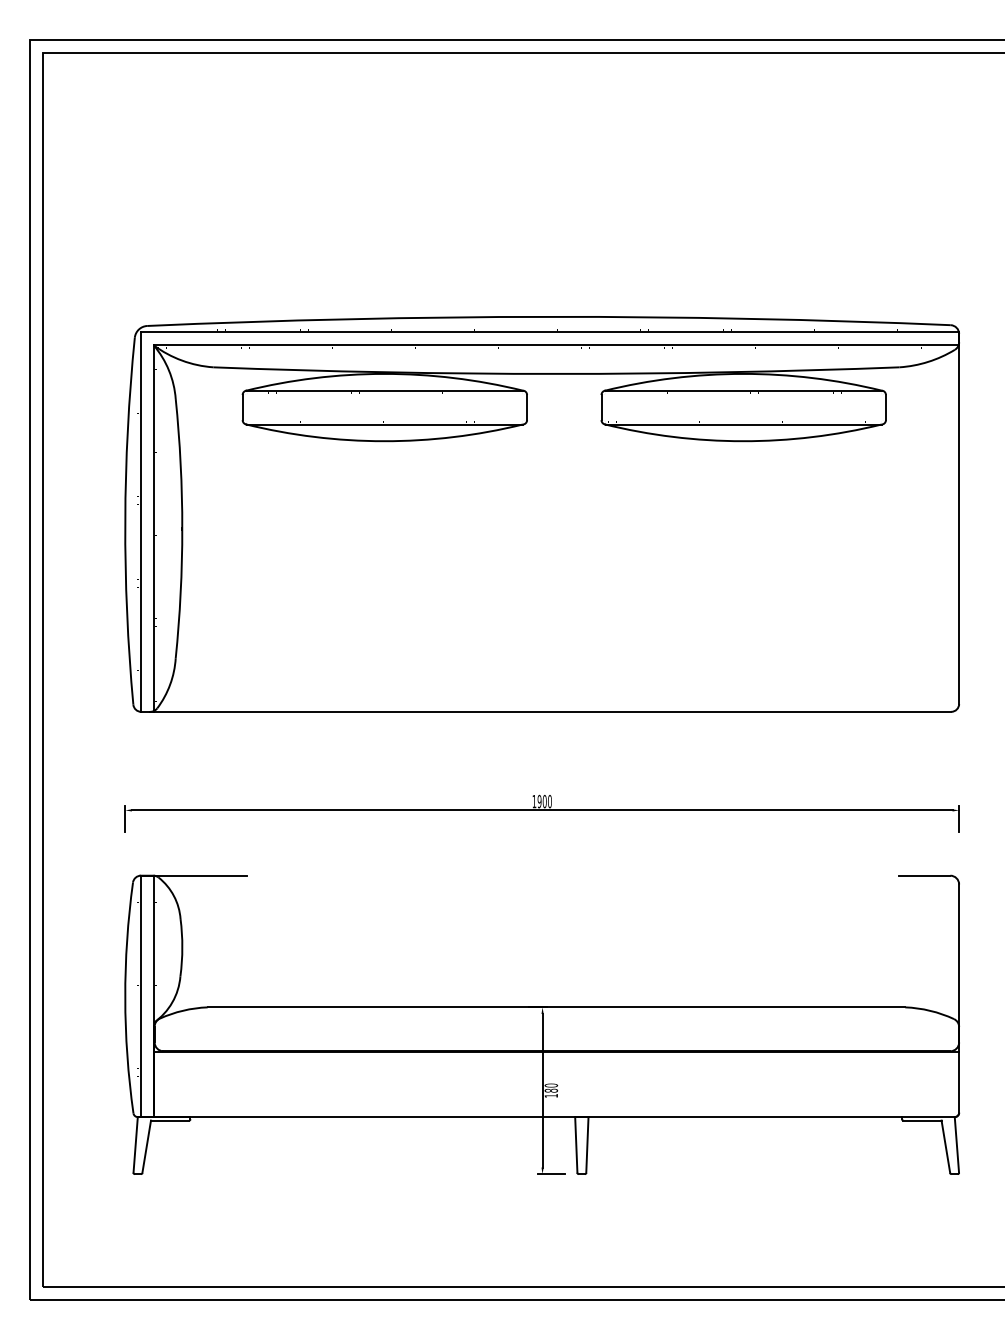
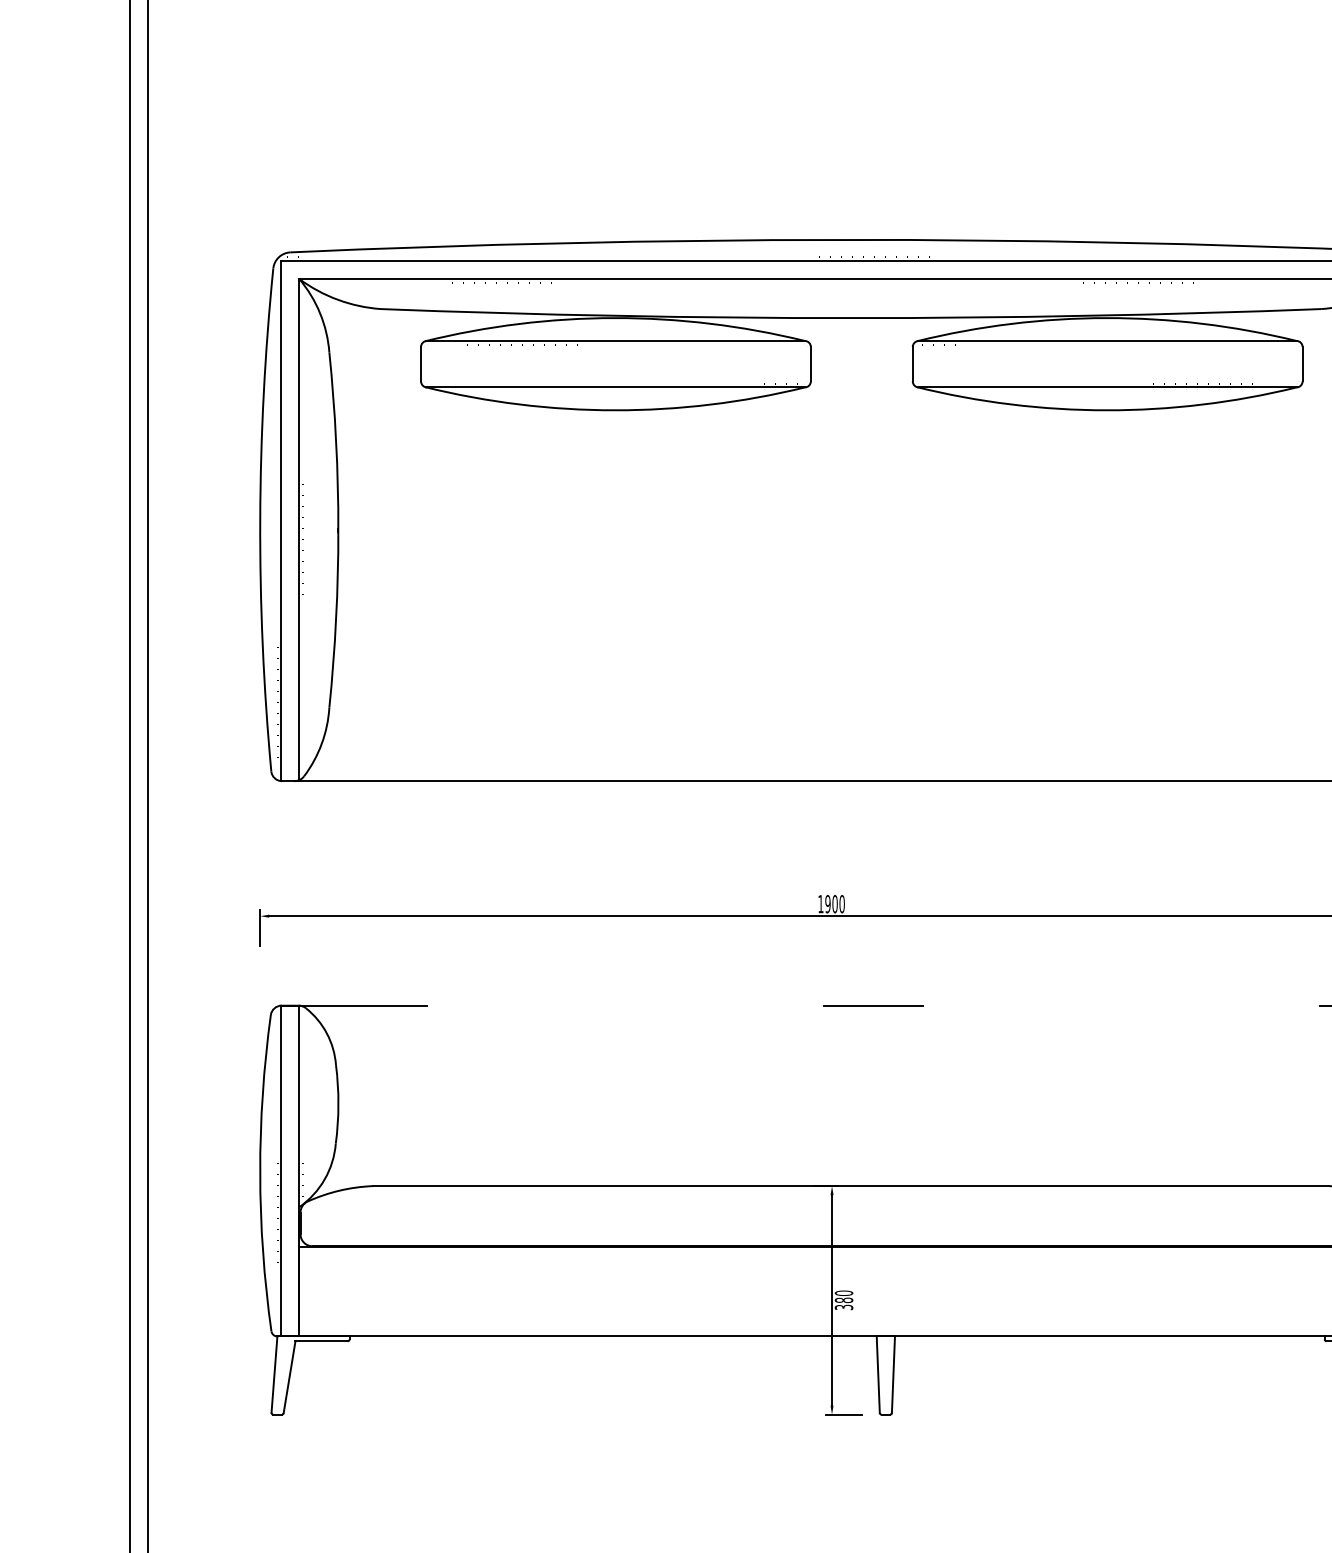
line: (572, 875) -> (873, 1005), added
text: (551, 1095) -> (844, 1306), 180 -> 380

